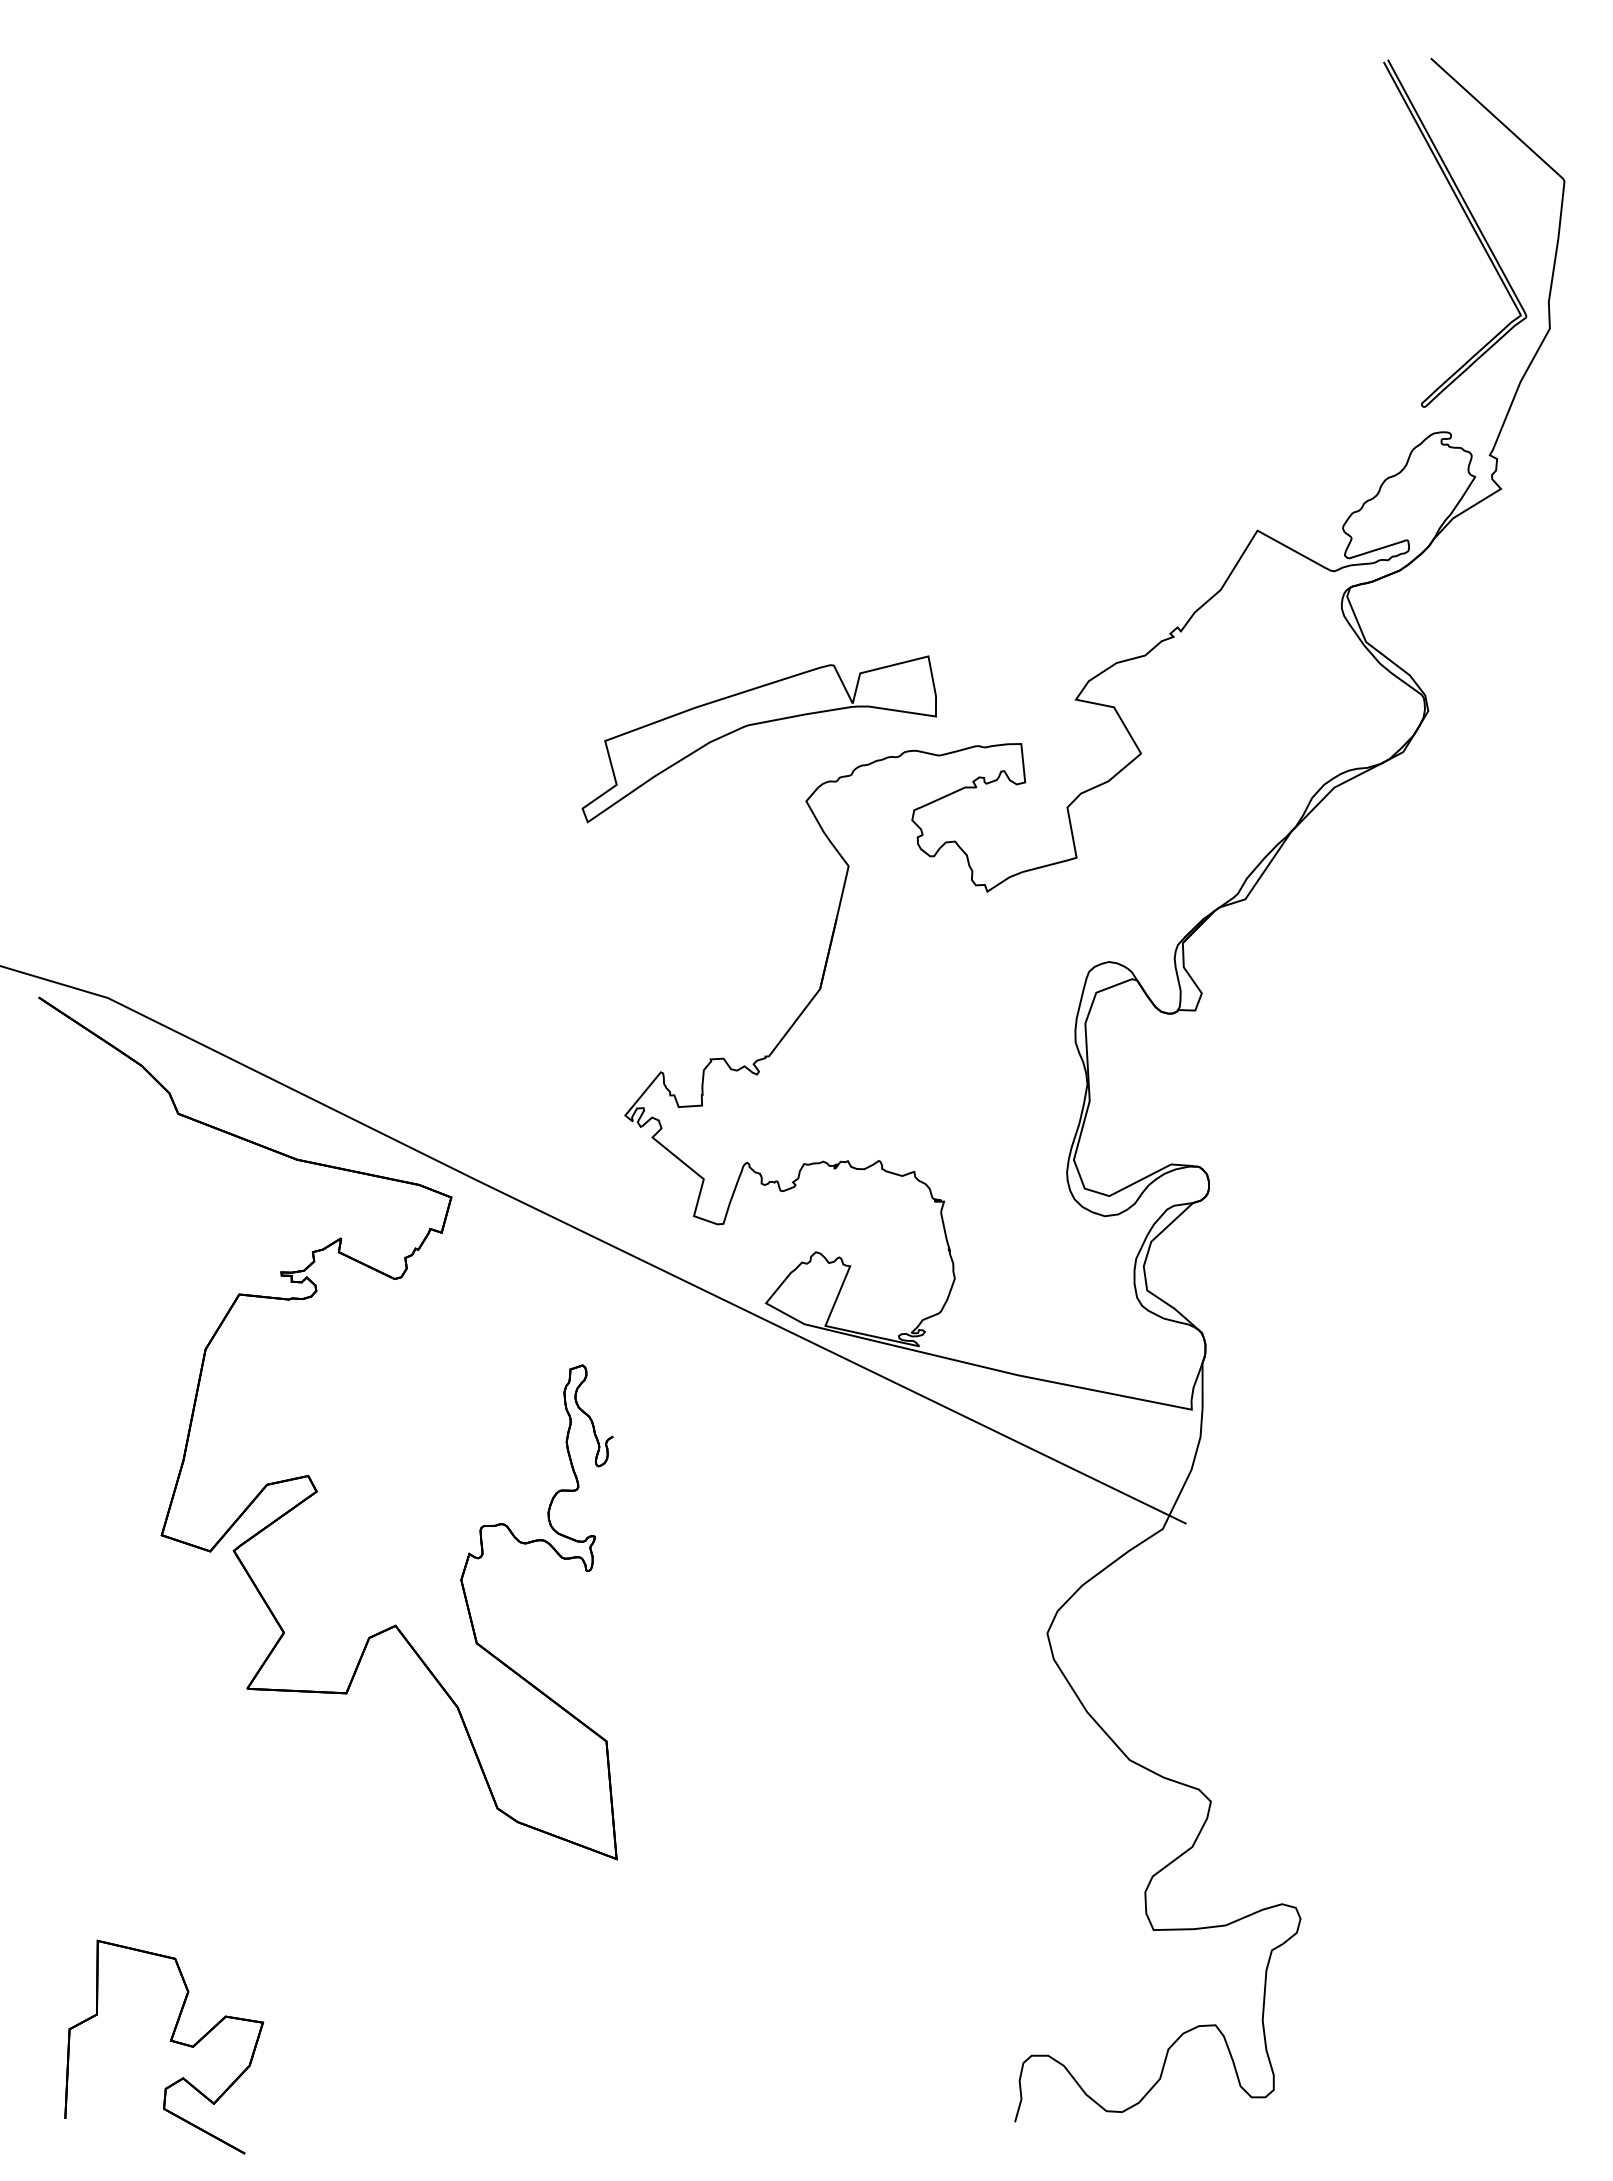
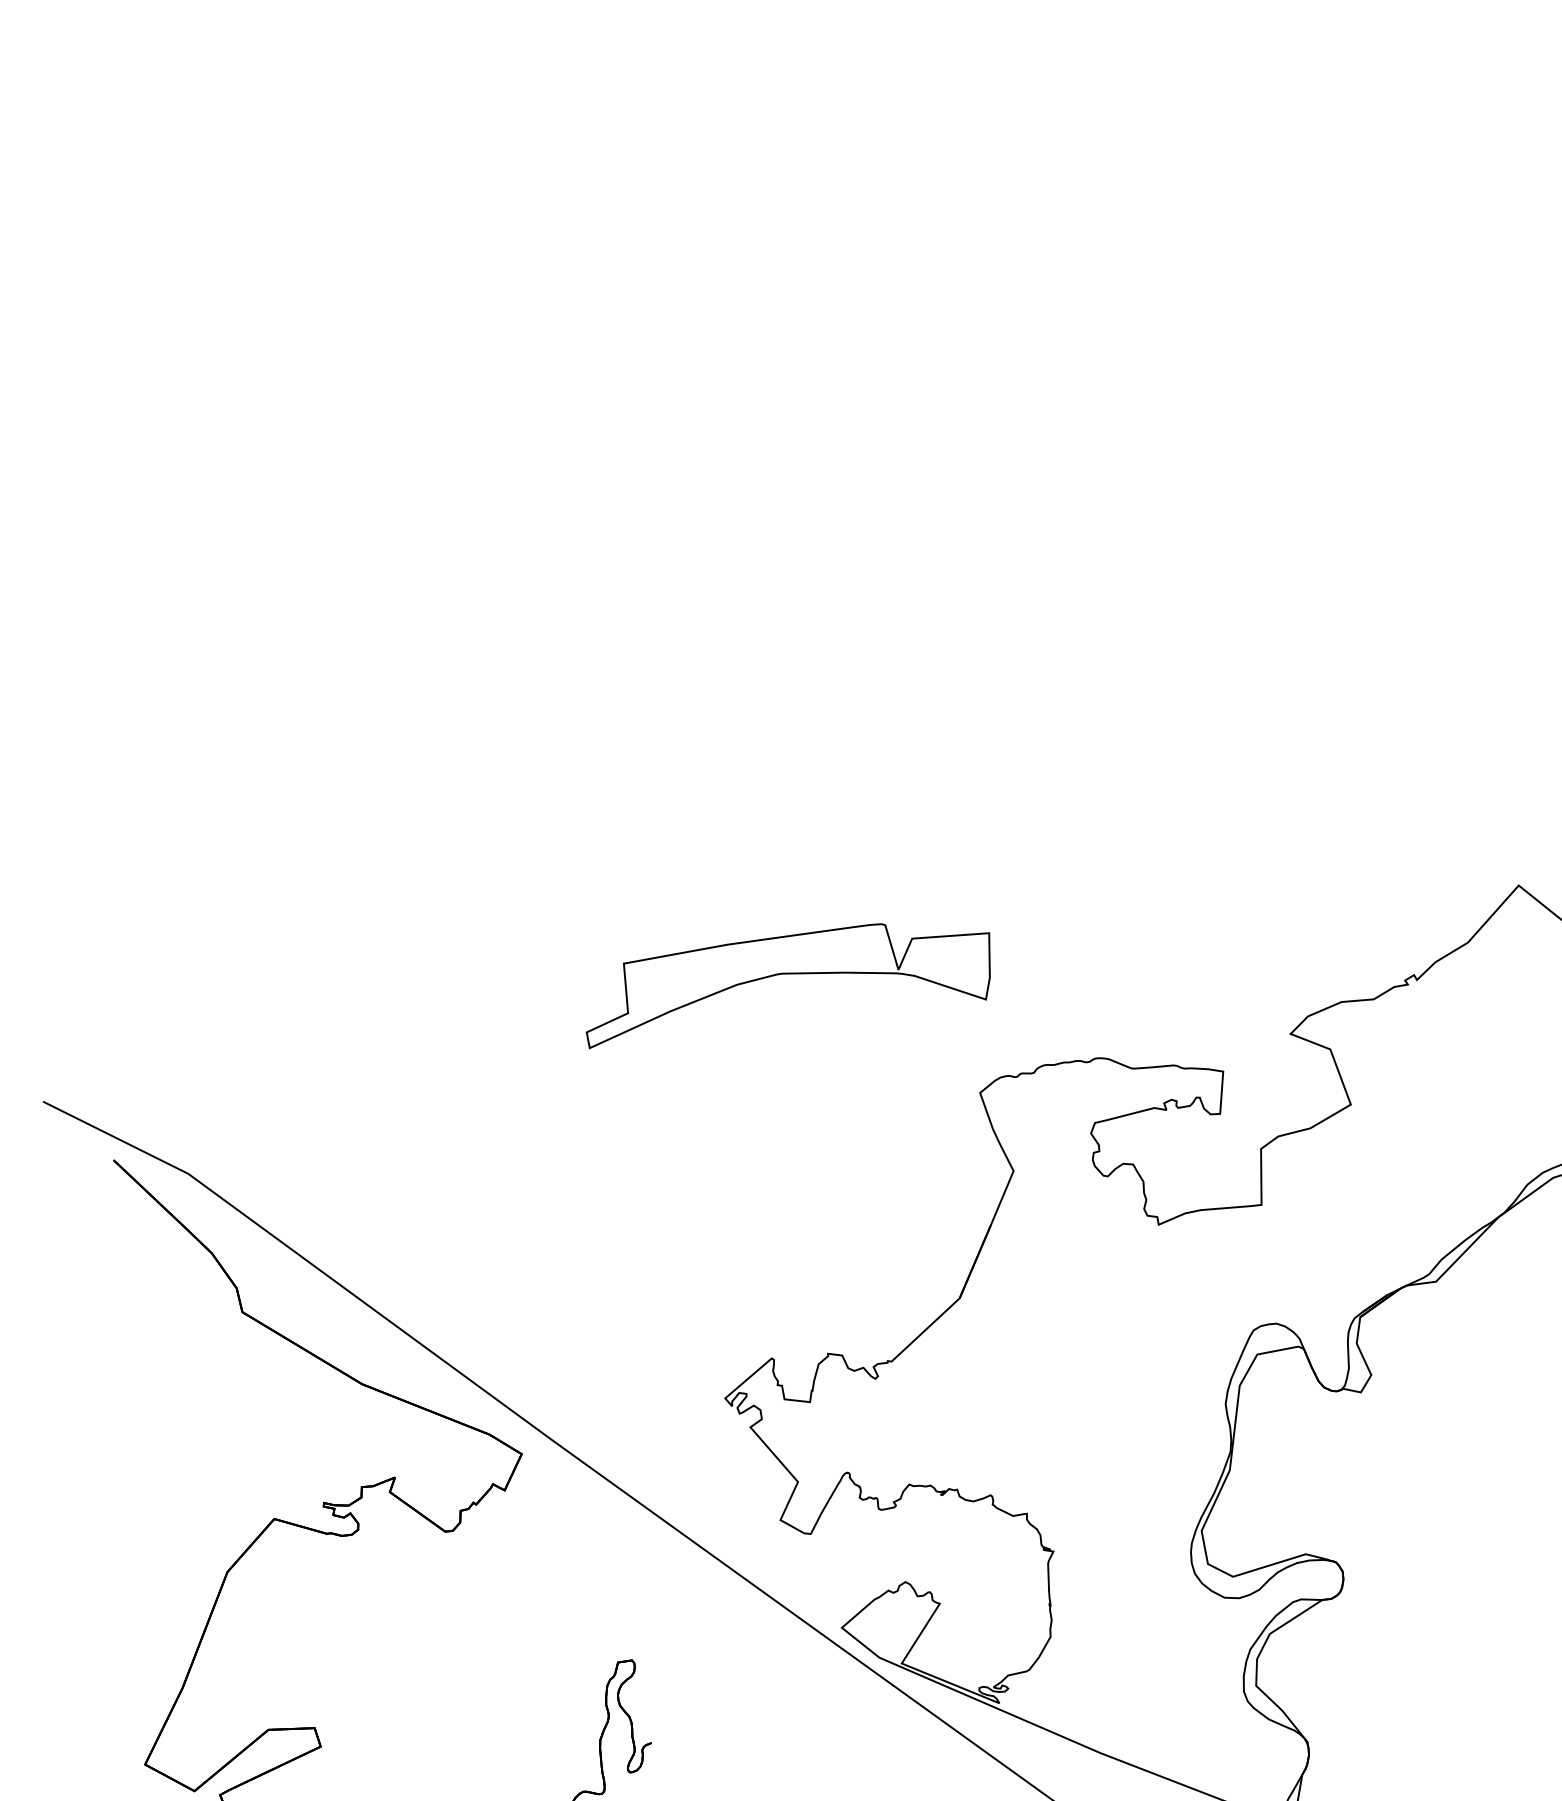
part: (754, 725) -> (788, 975), moved

